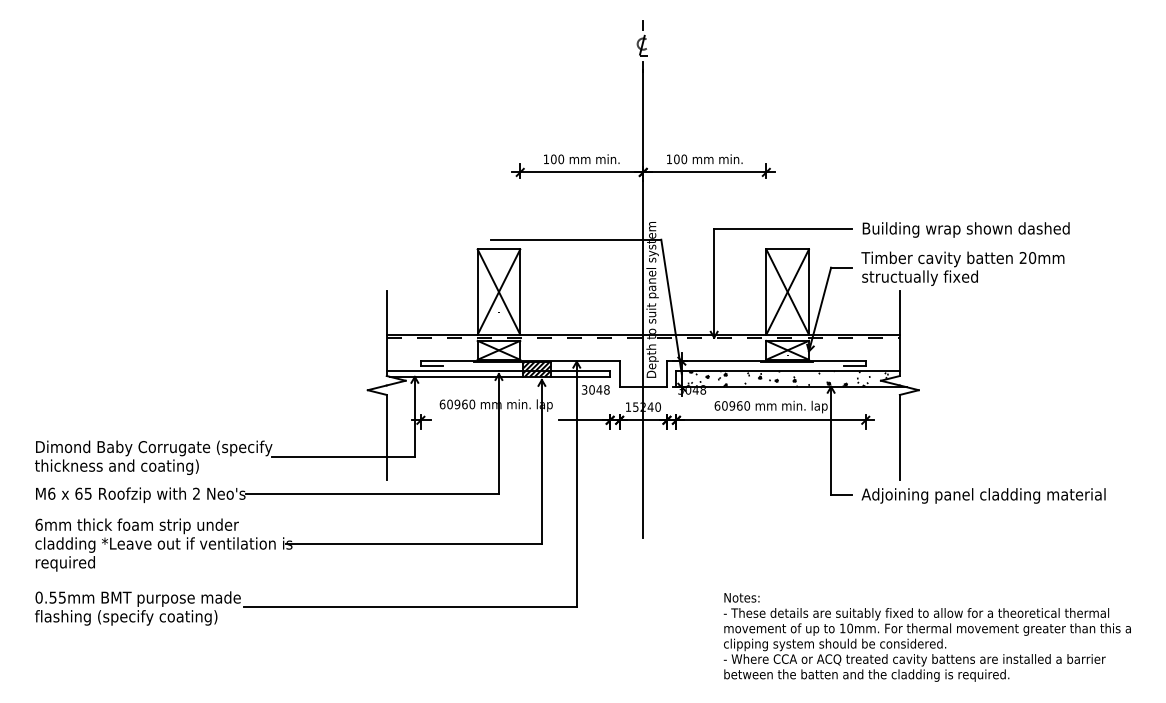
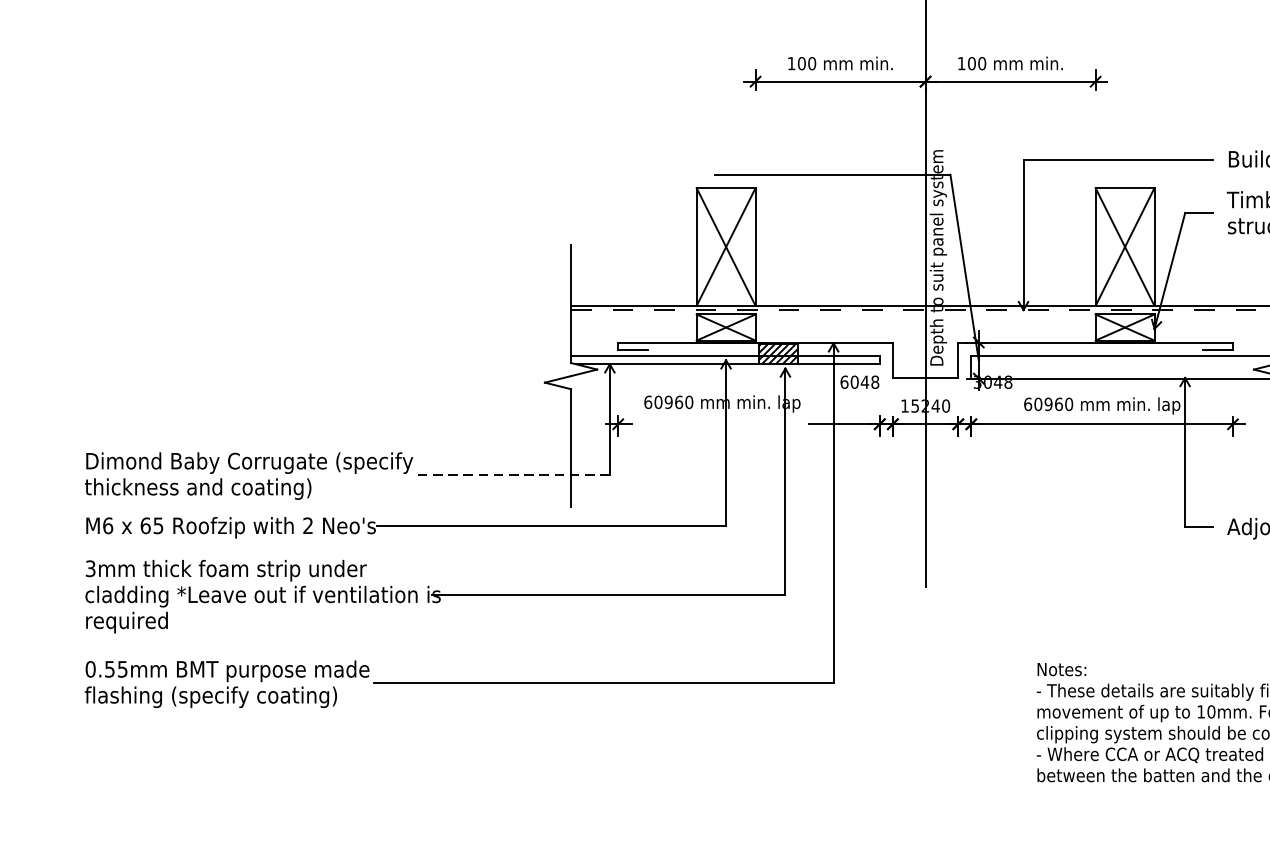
hatch: (787, 379) -> (1124, 367), removed
text: (584, 389) -> (844, 381), 3048 -> 6048
line: (343, 456) -> (511, 474), solid -> dashed
text: (38, 524) -> (89, 568), 6mm -> 3mm

